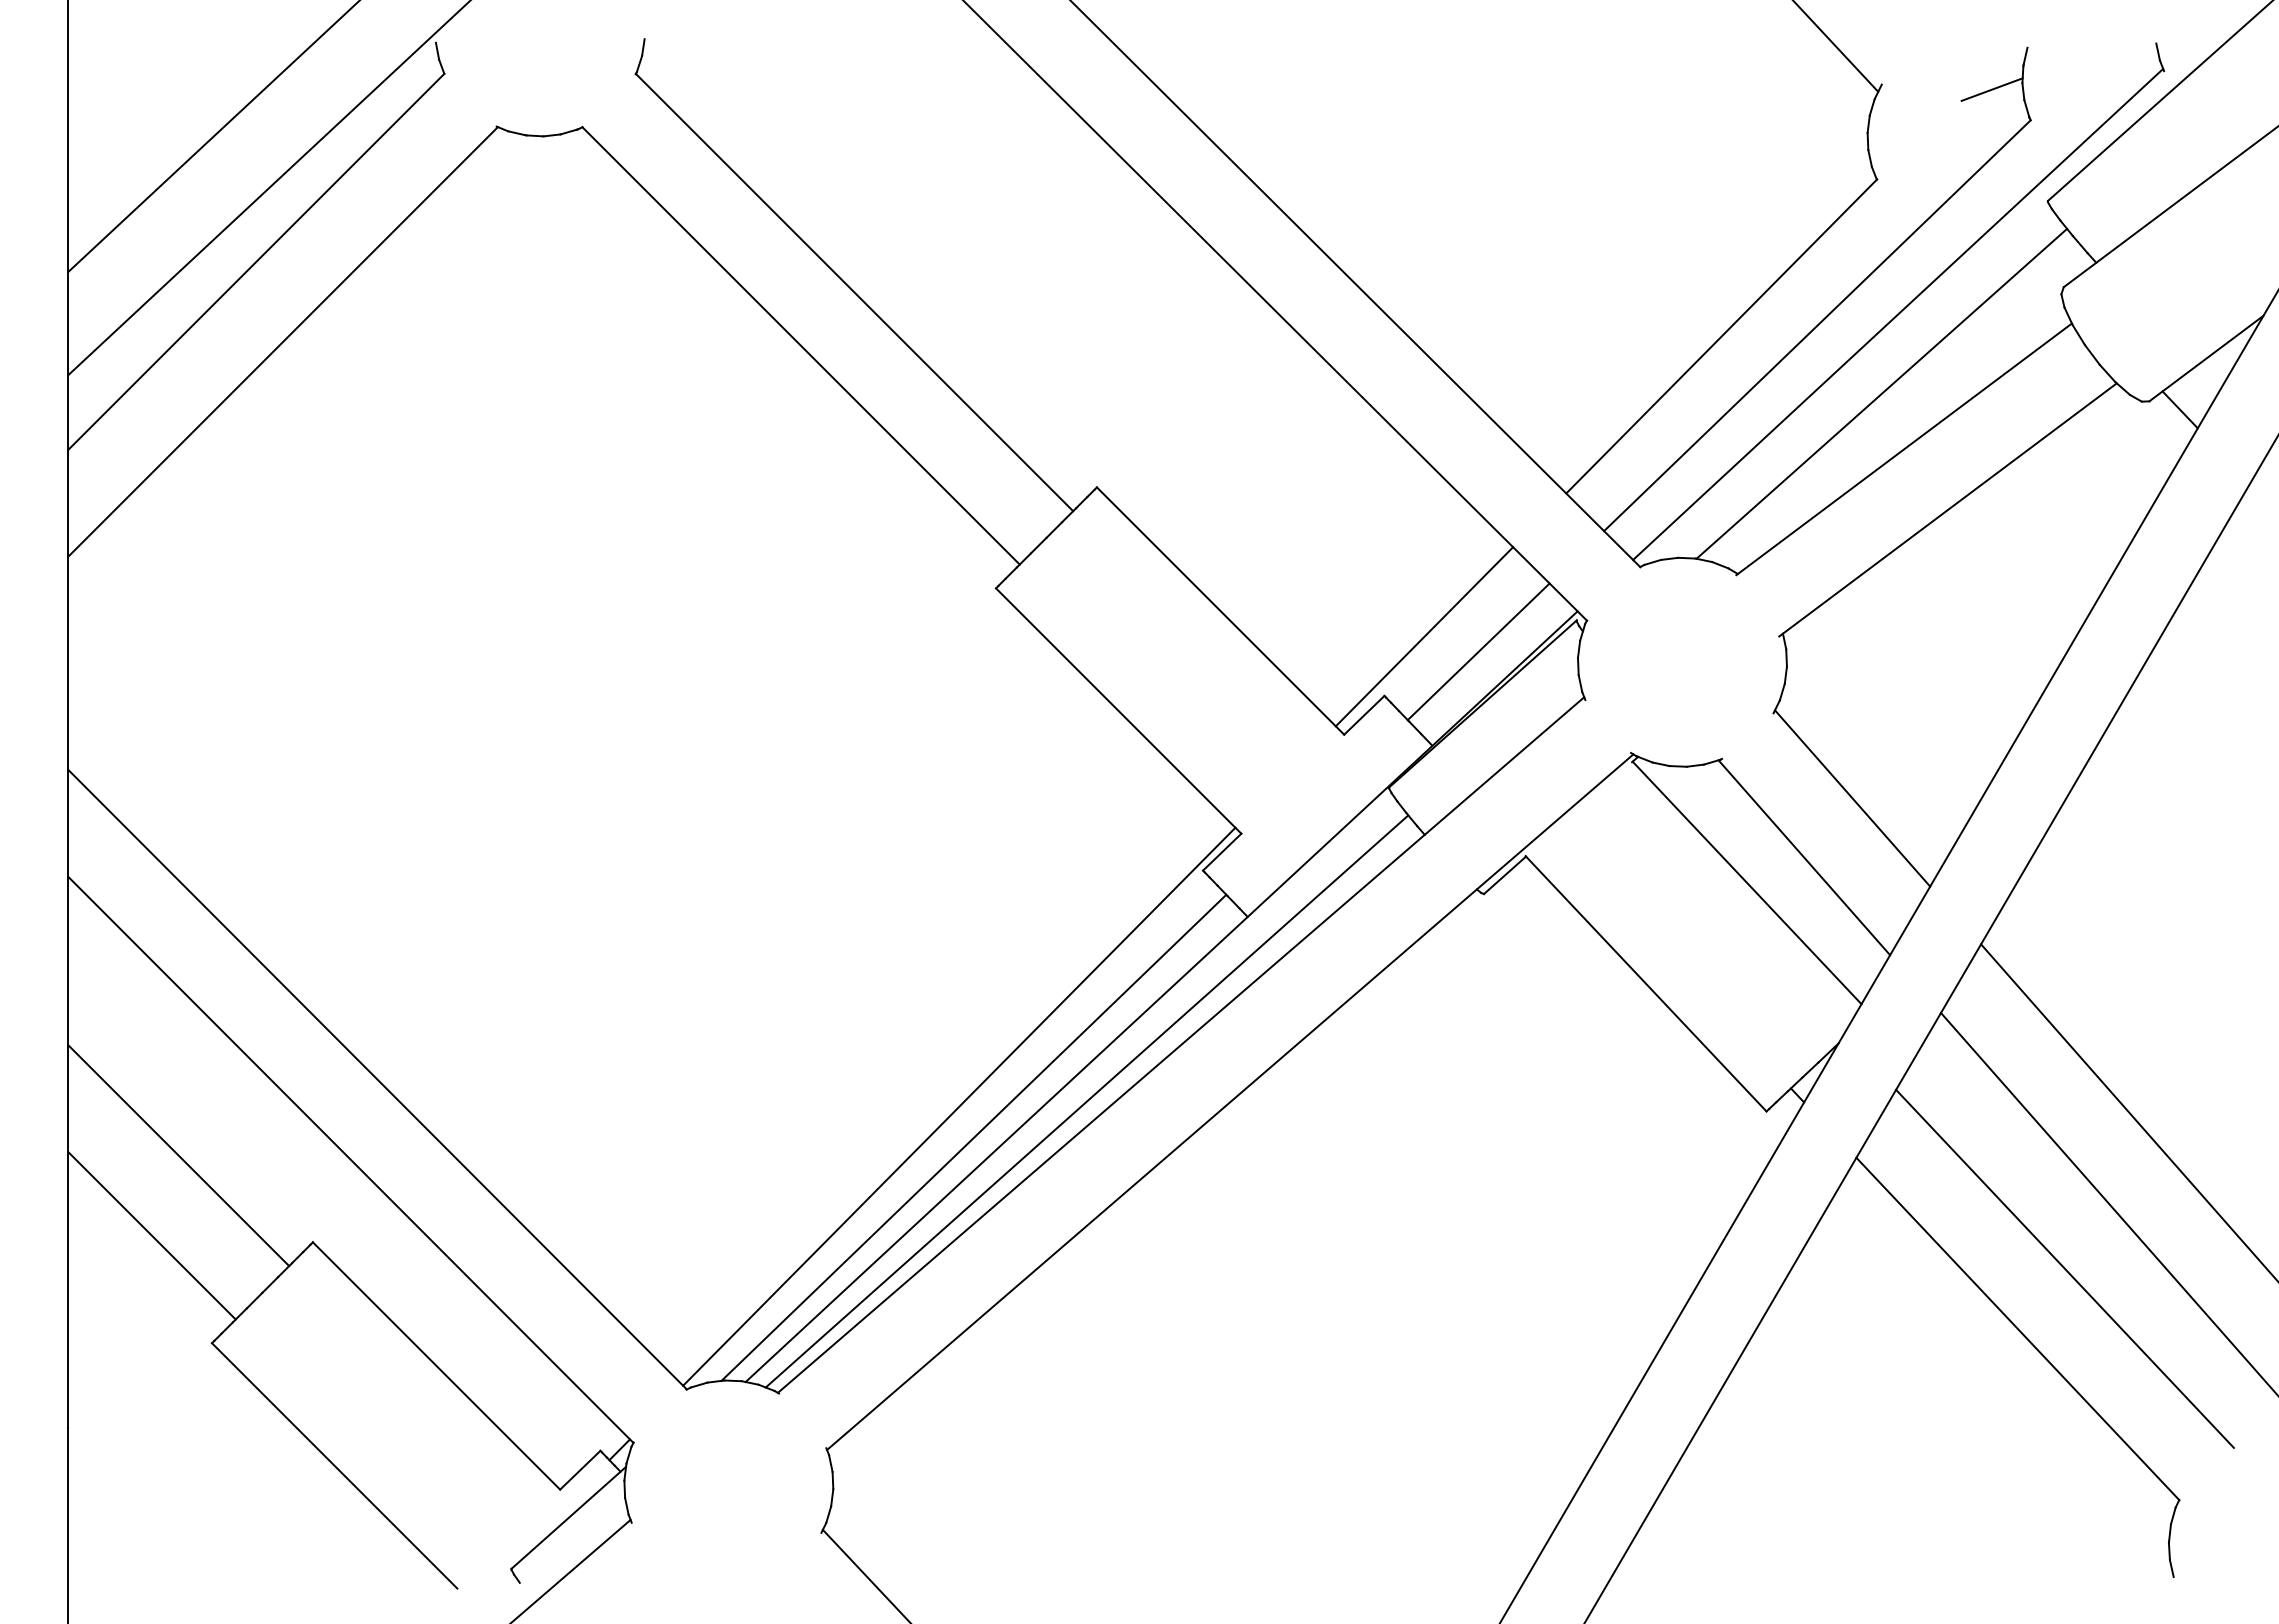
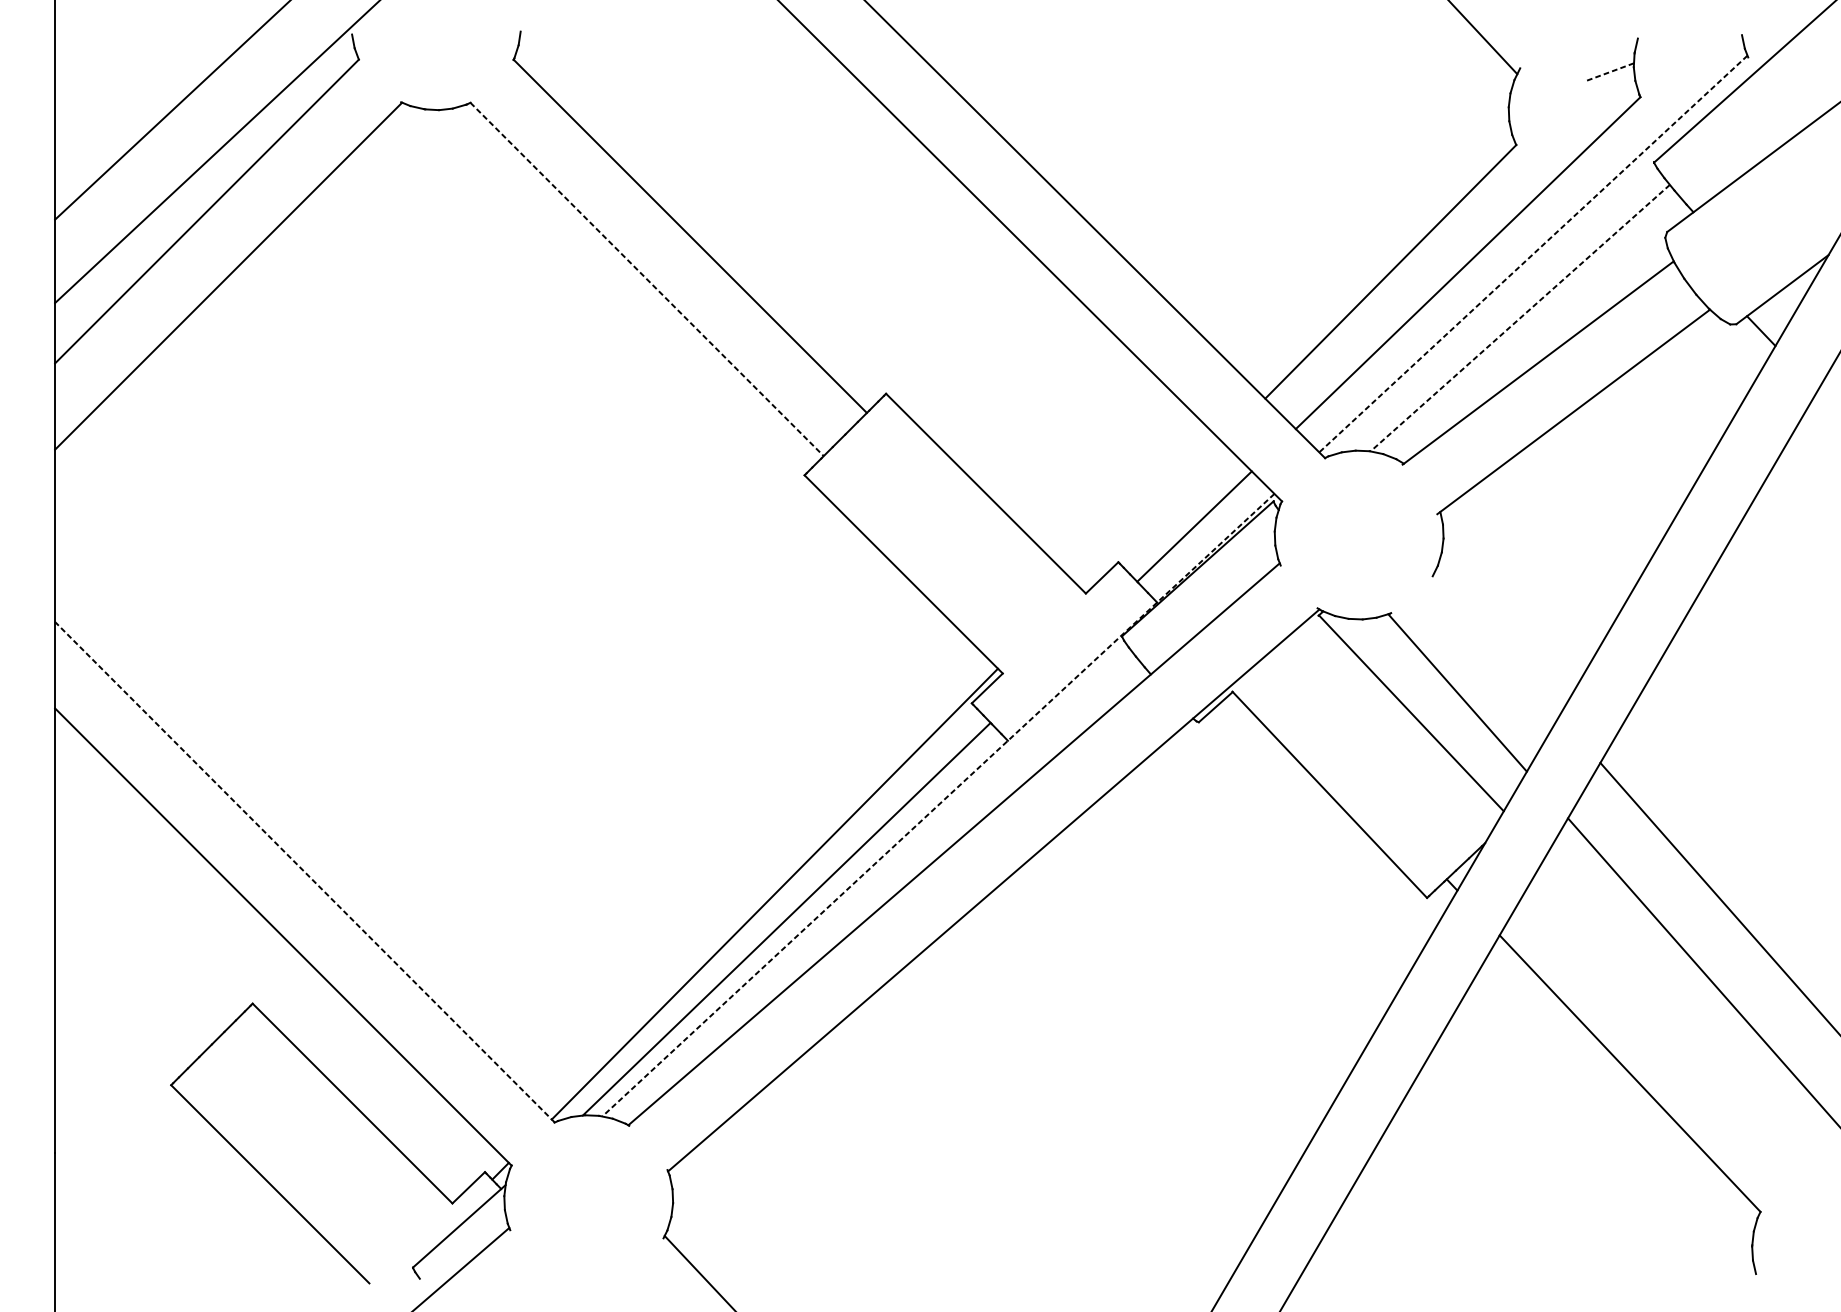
line: (1992, 89) -> (1609, 72), solid -> dashed
line: (1897, 314) -> (1532, 254), solid -> dashed
line: (801, 346) -> (647, 279), solid -> dashed
line: (1881, 394) -> (1519, 318), solid -> dashed
line: (1424, 636) -> (1150, 514), removed
line: (1852, 798) -> (1496, 645), removed
line: (1161, 997) -> (938, 805), solid -> dashed
line: (377, 1079) -> (304, 872), solid -> dashed
line: (1086, 1101) -> (877, 889), removed
line: (178, 1155) -> (144, 933), removed
line: (151, 1235) -> (122, 998), removed
line: (2064, 1268) -> (1667, 1024), removed

